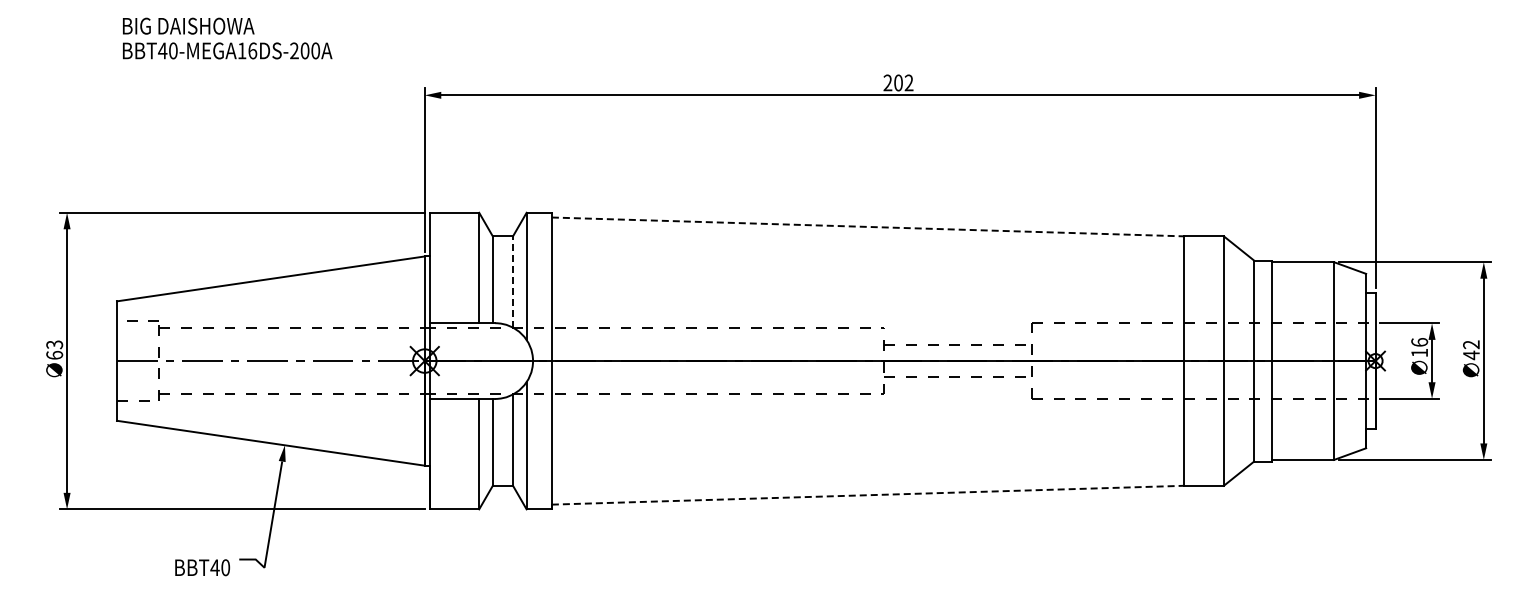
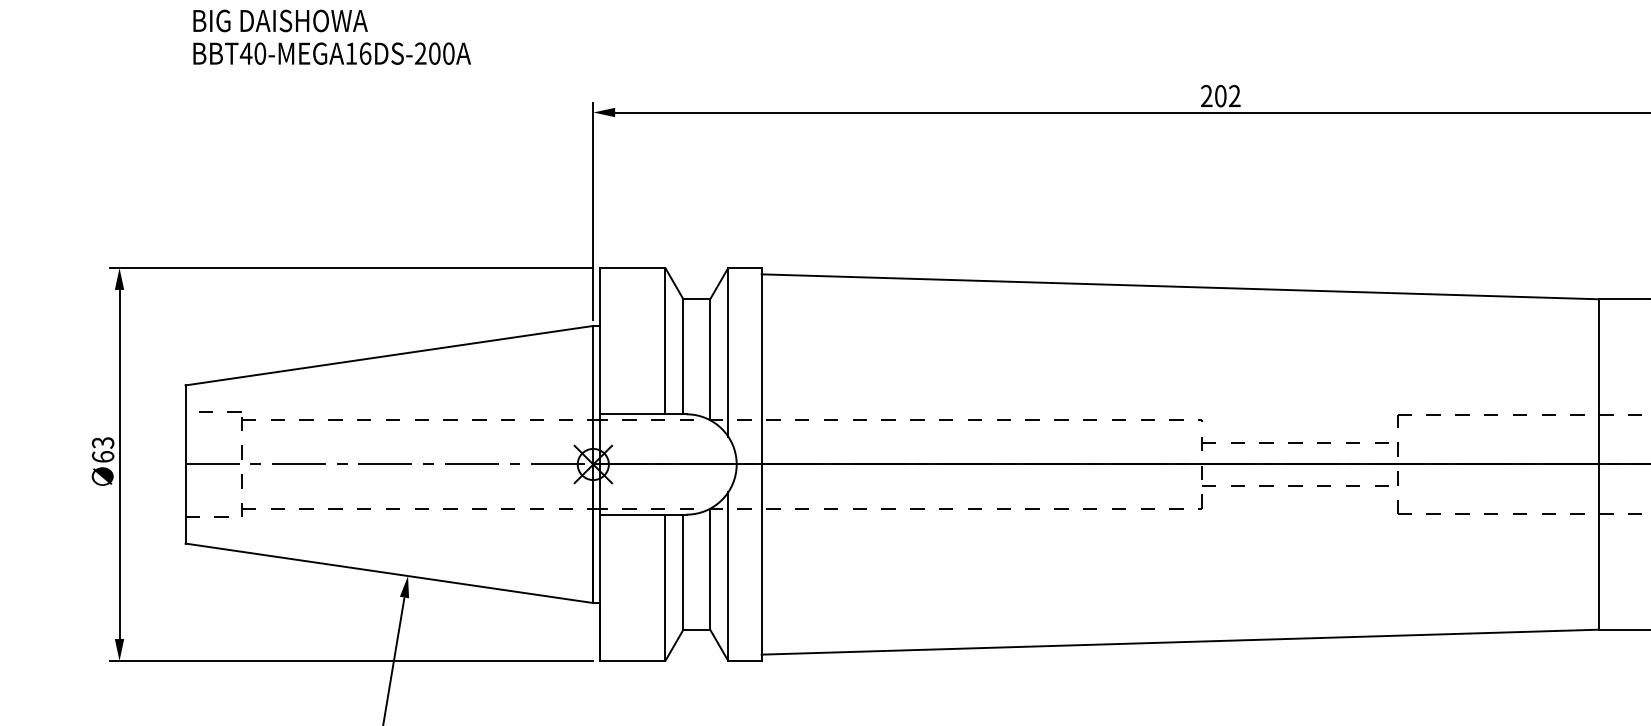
line: (868, 226) -> (1181, 286), dashed -> solid
line: (513, 282) -> (710, 360), dashed -> solid
line: (868, 495) -> (1181, 642), dashed -> solid

